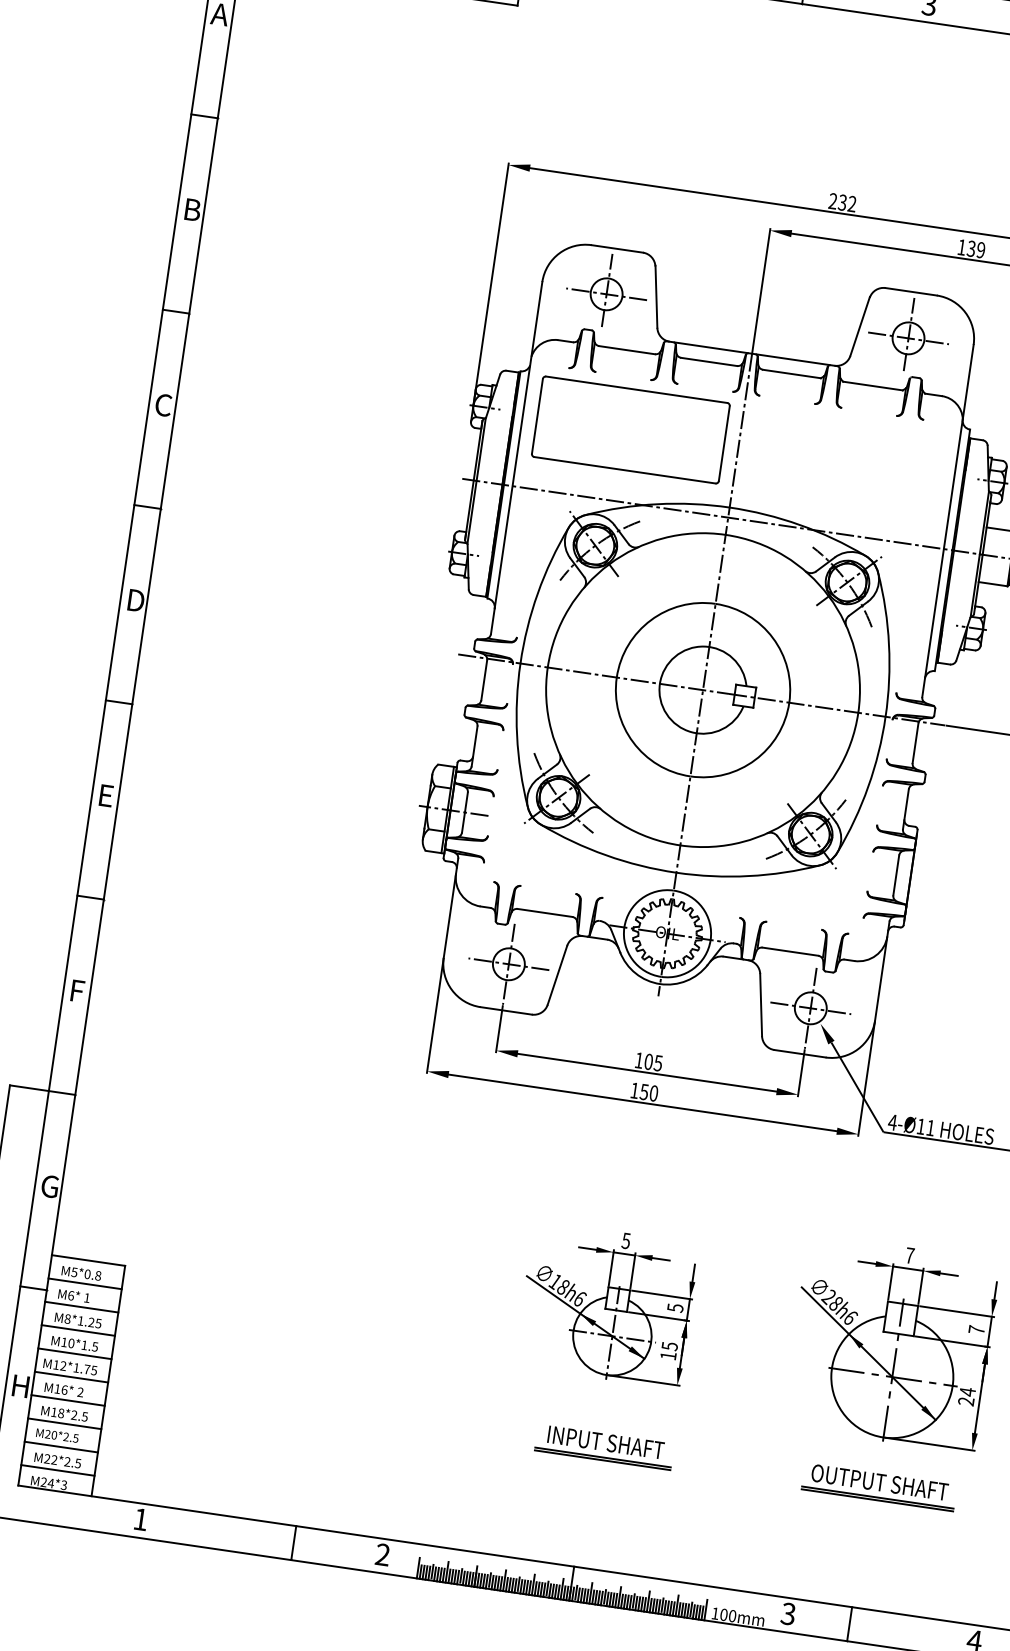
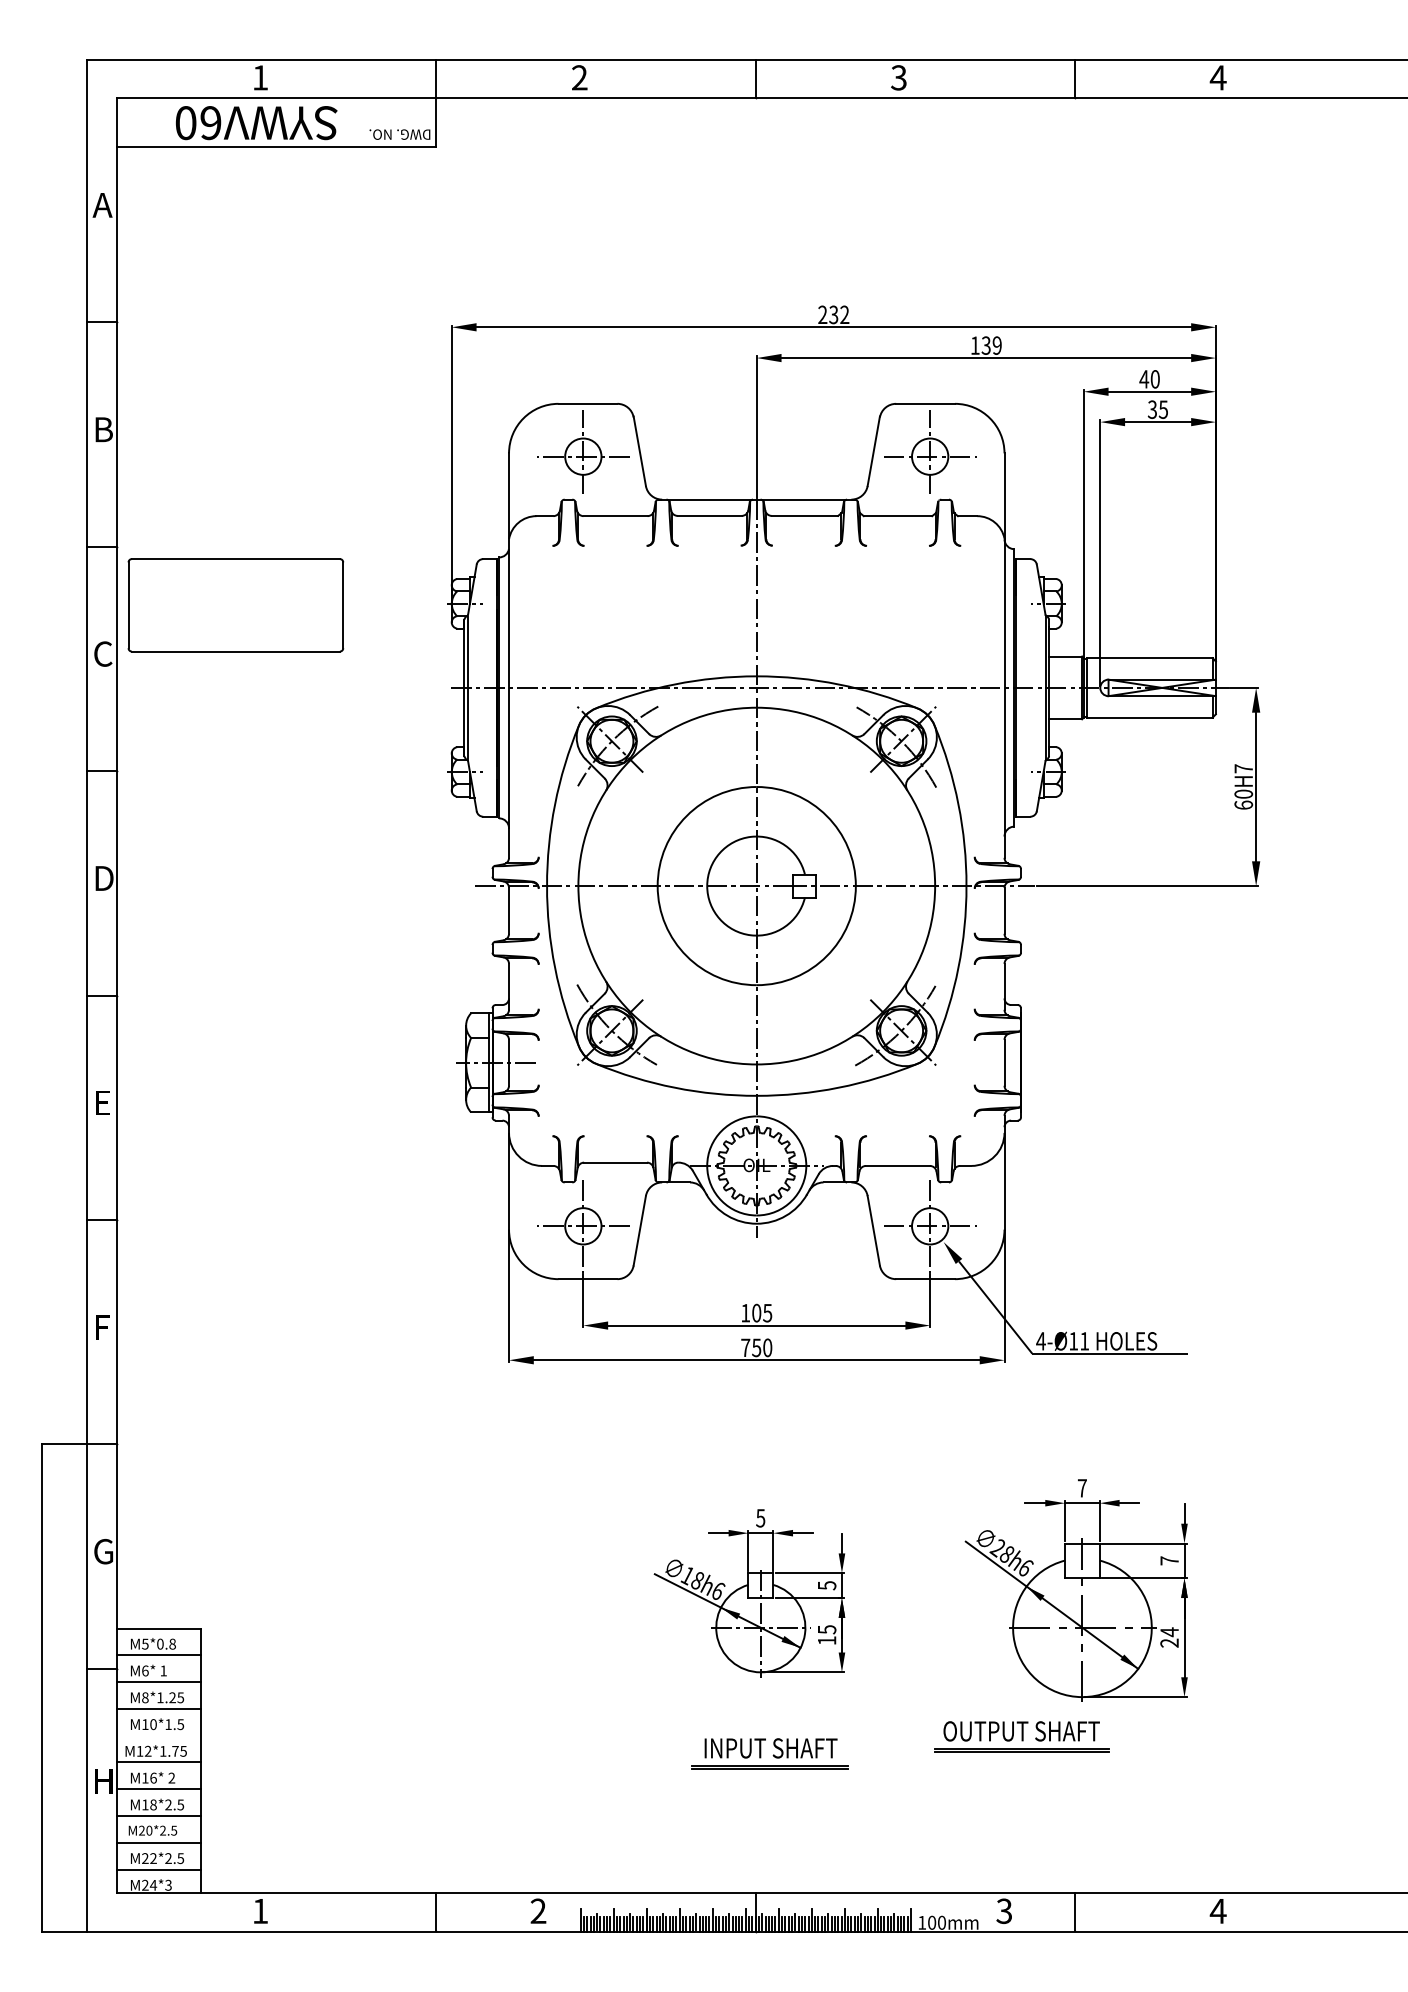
part: (630, 430) -> (235, 605), moved
text: (634, 1090) -> (745, 1347), 150 -> 750
line: (75, 1353) -> (159, 1735), removed
part: (879, 1486) -> (1021, 1736), moved

